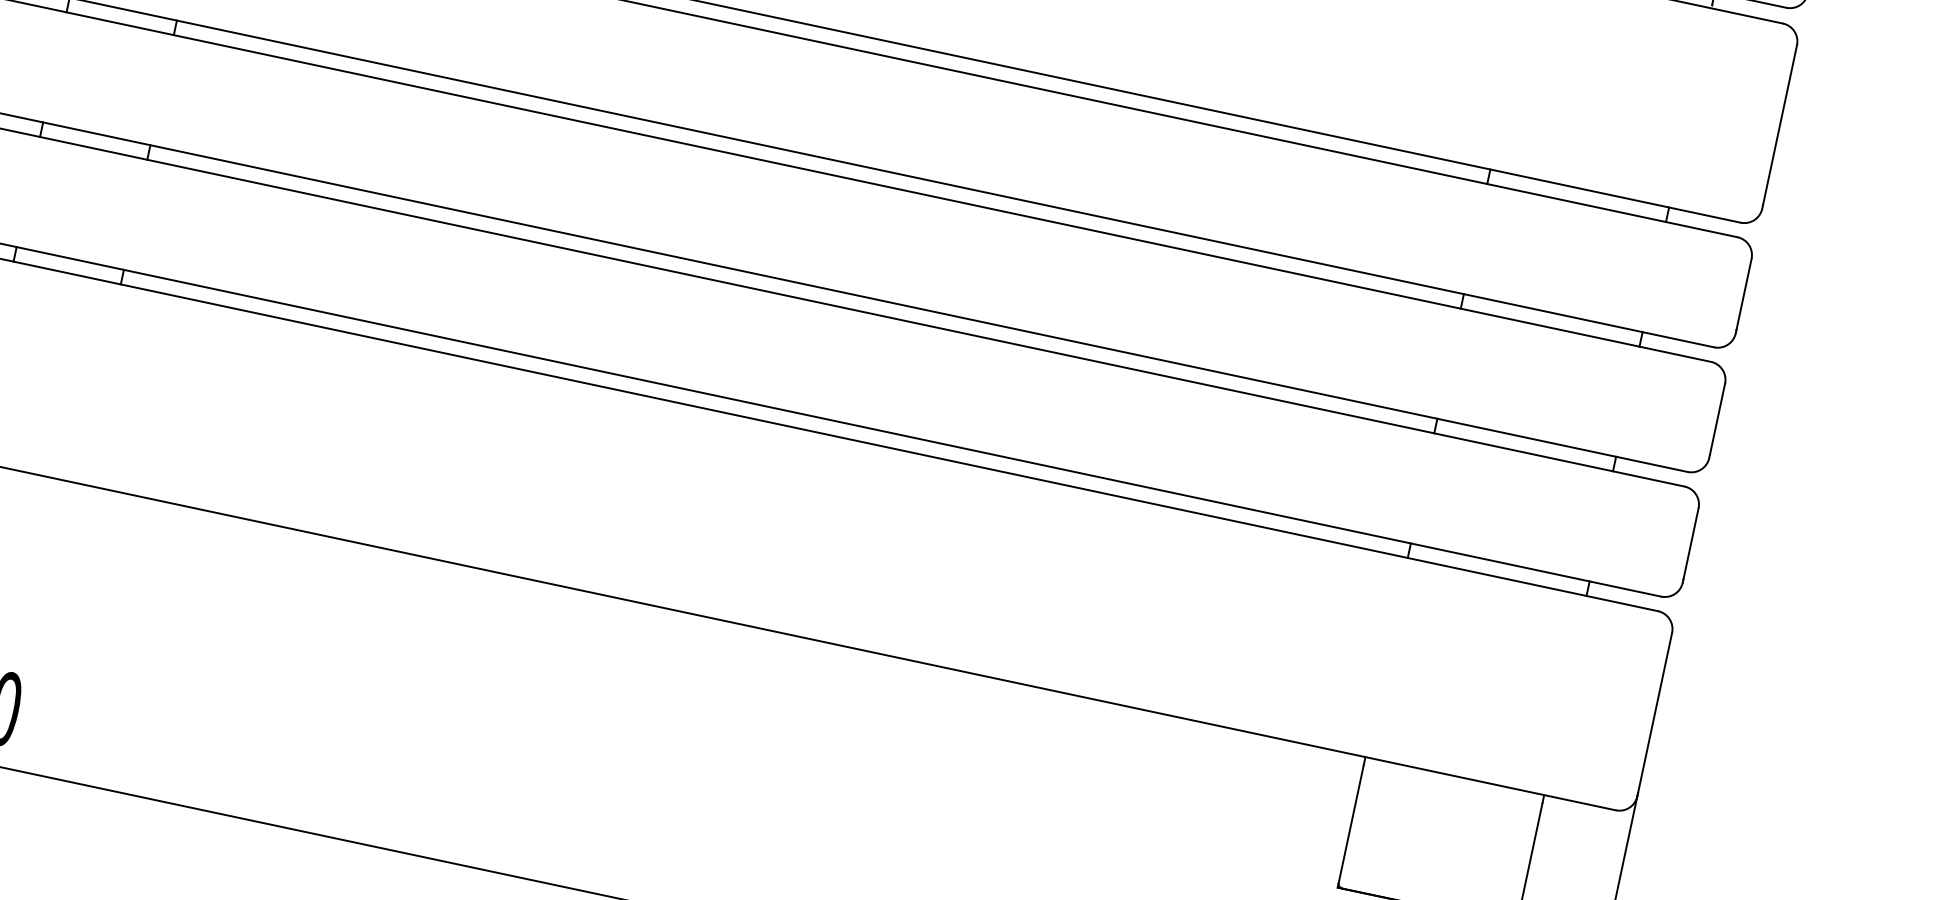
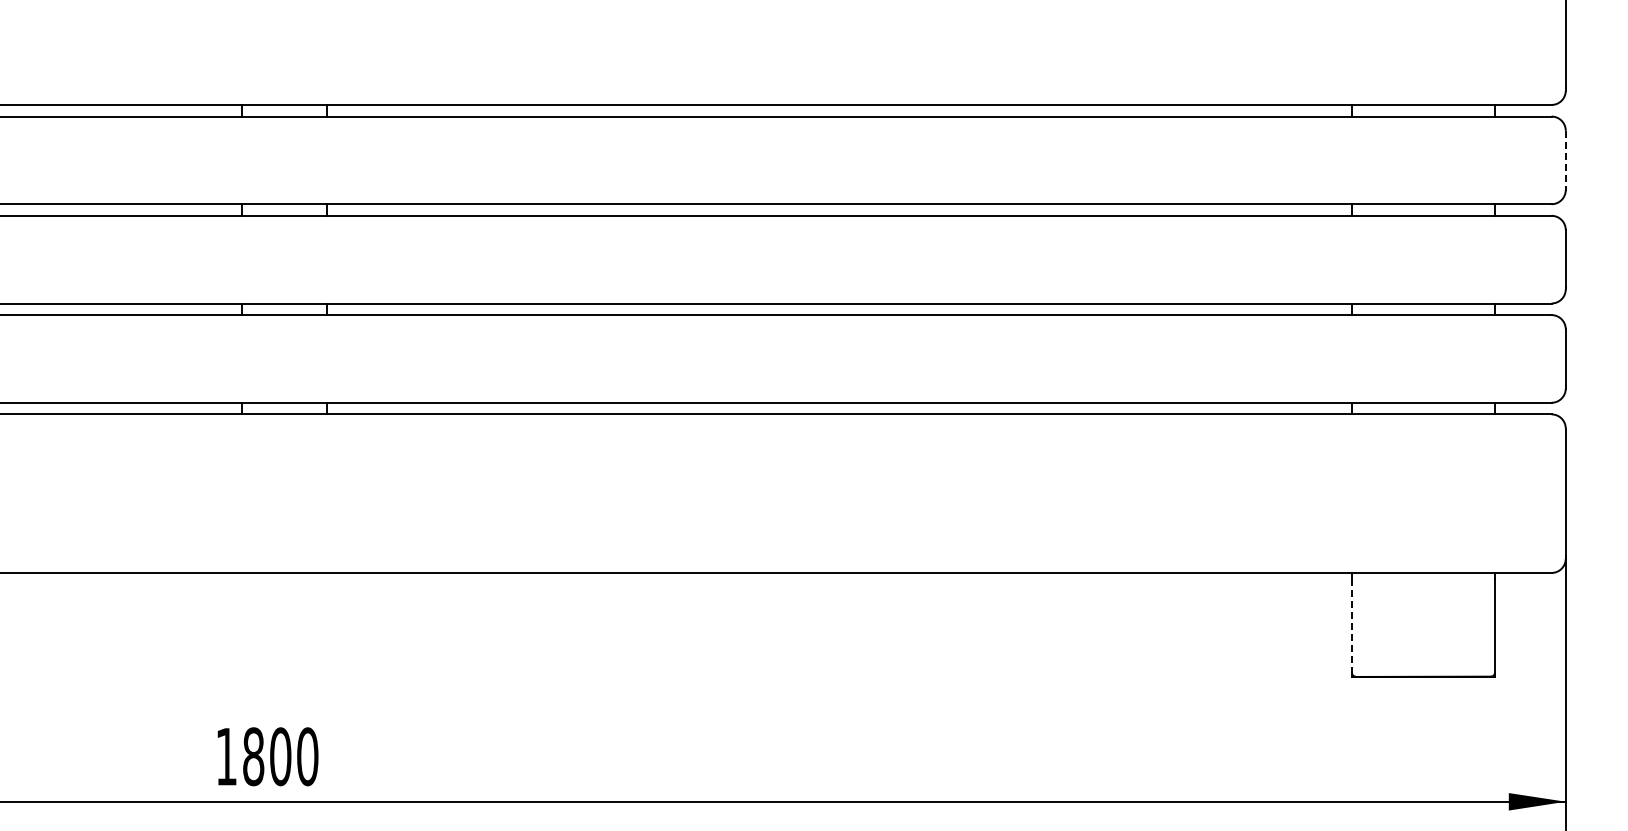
line: (1743, 294) -> (1565, 159), solid -> dashed
line: (1351, 824) -> (1352, 626), solid -> dashed

